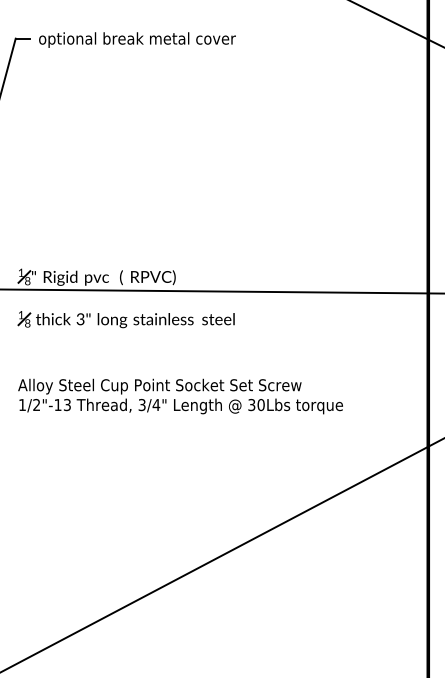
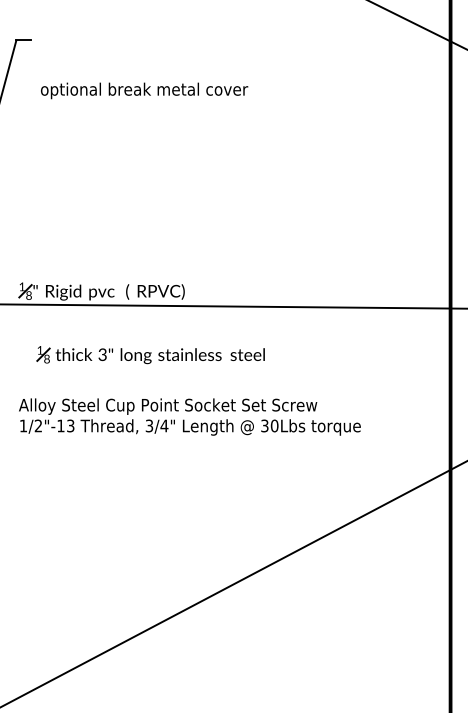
text: (137, 39) -> (144, 90), moved
part: (126, 319) -> (150, 355), moved

